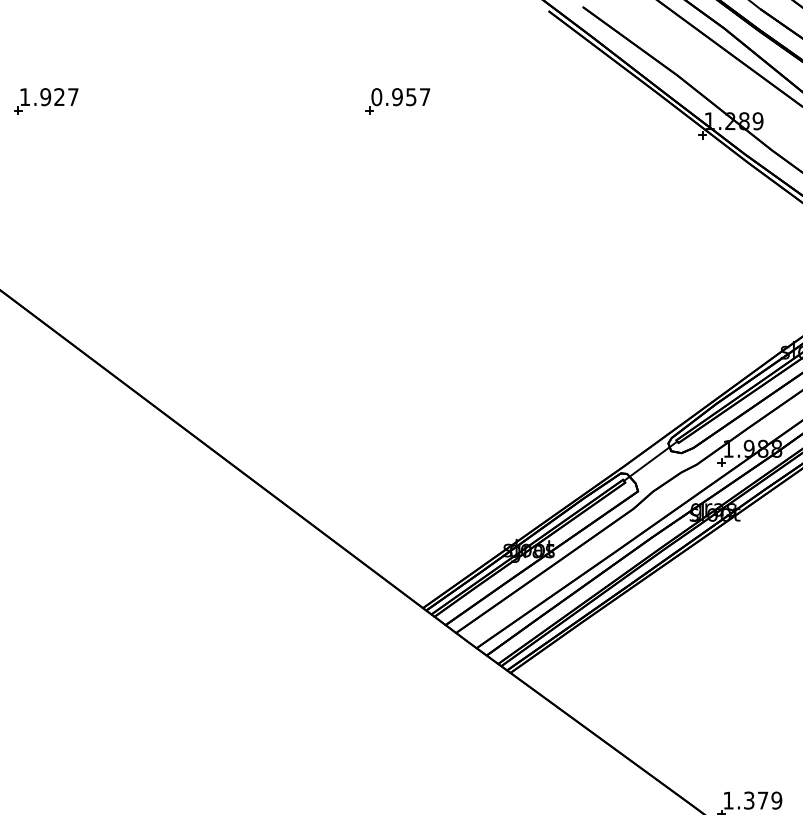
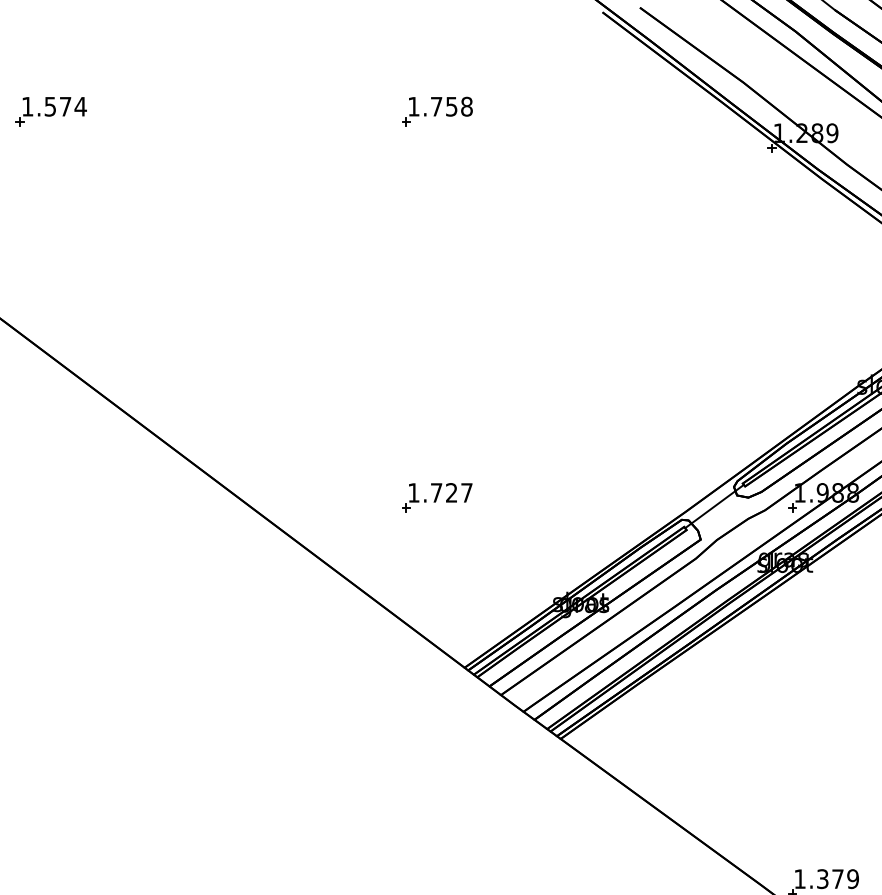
text: (59, 96) -> (65, 106), 1.927 -> 1.574
text: (400, 97) -> (439, 107), 0.957 -> 1.758
part: (397, 452) -> (436, 496), added

